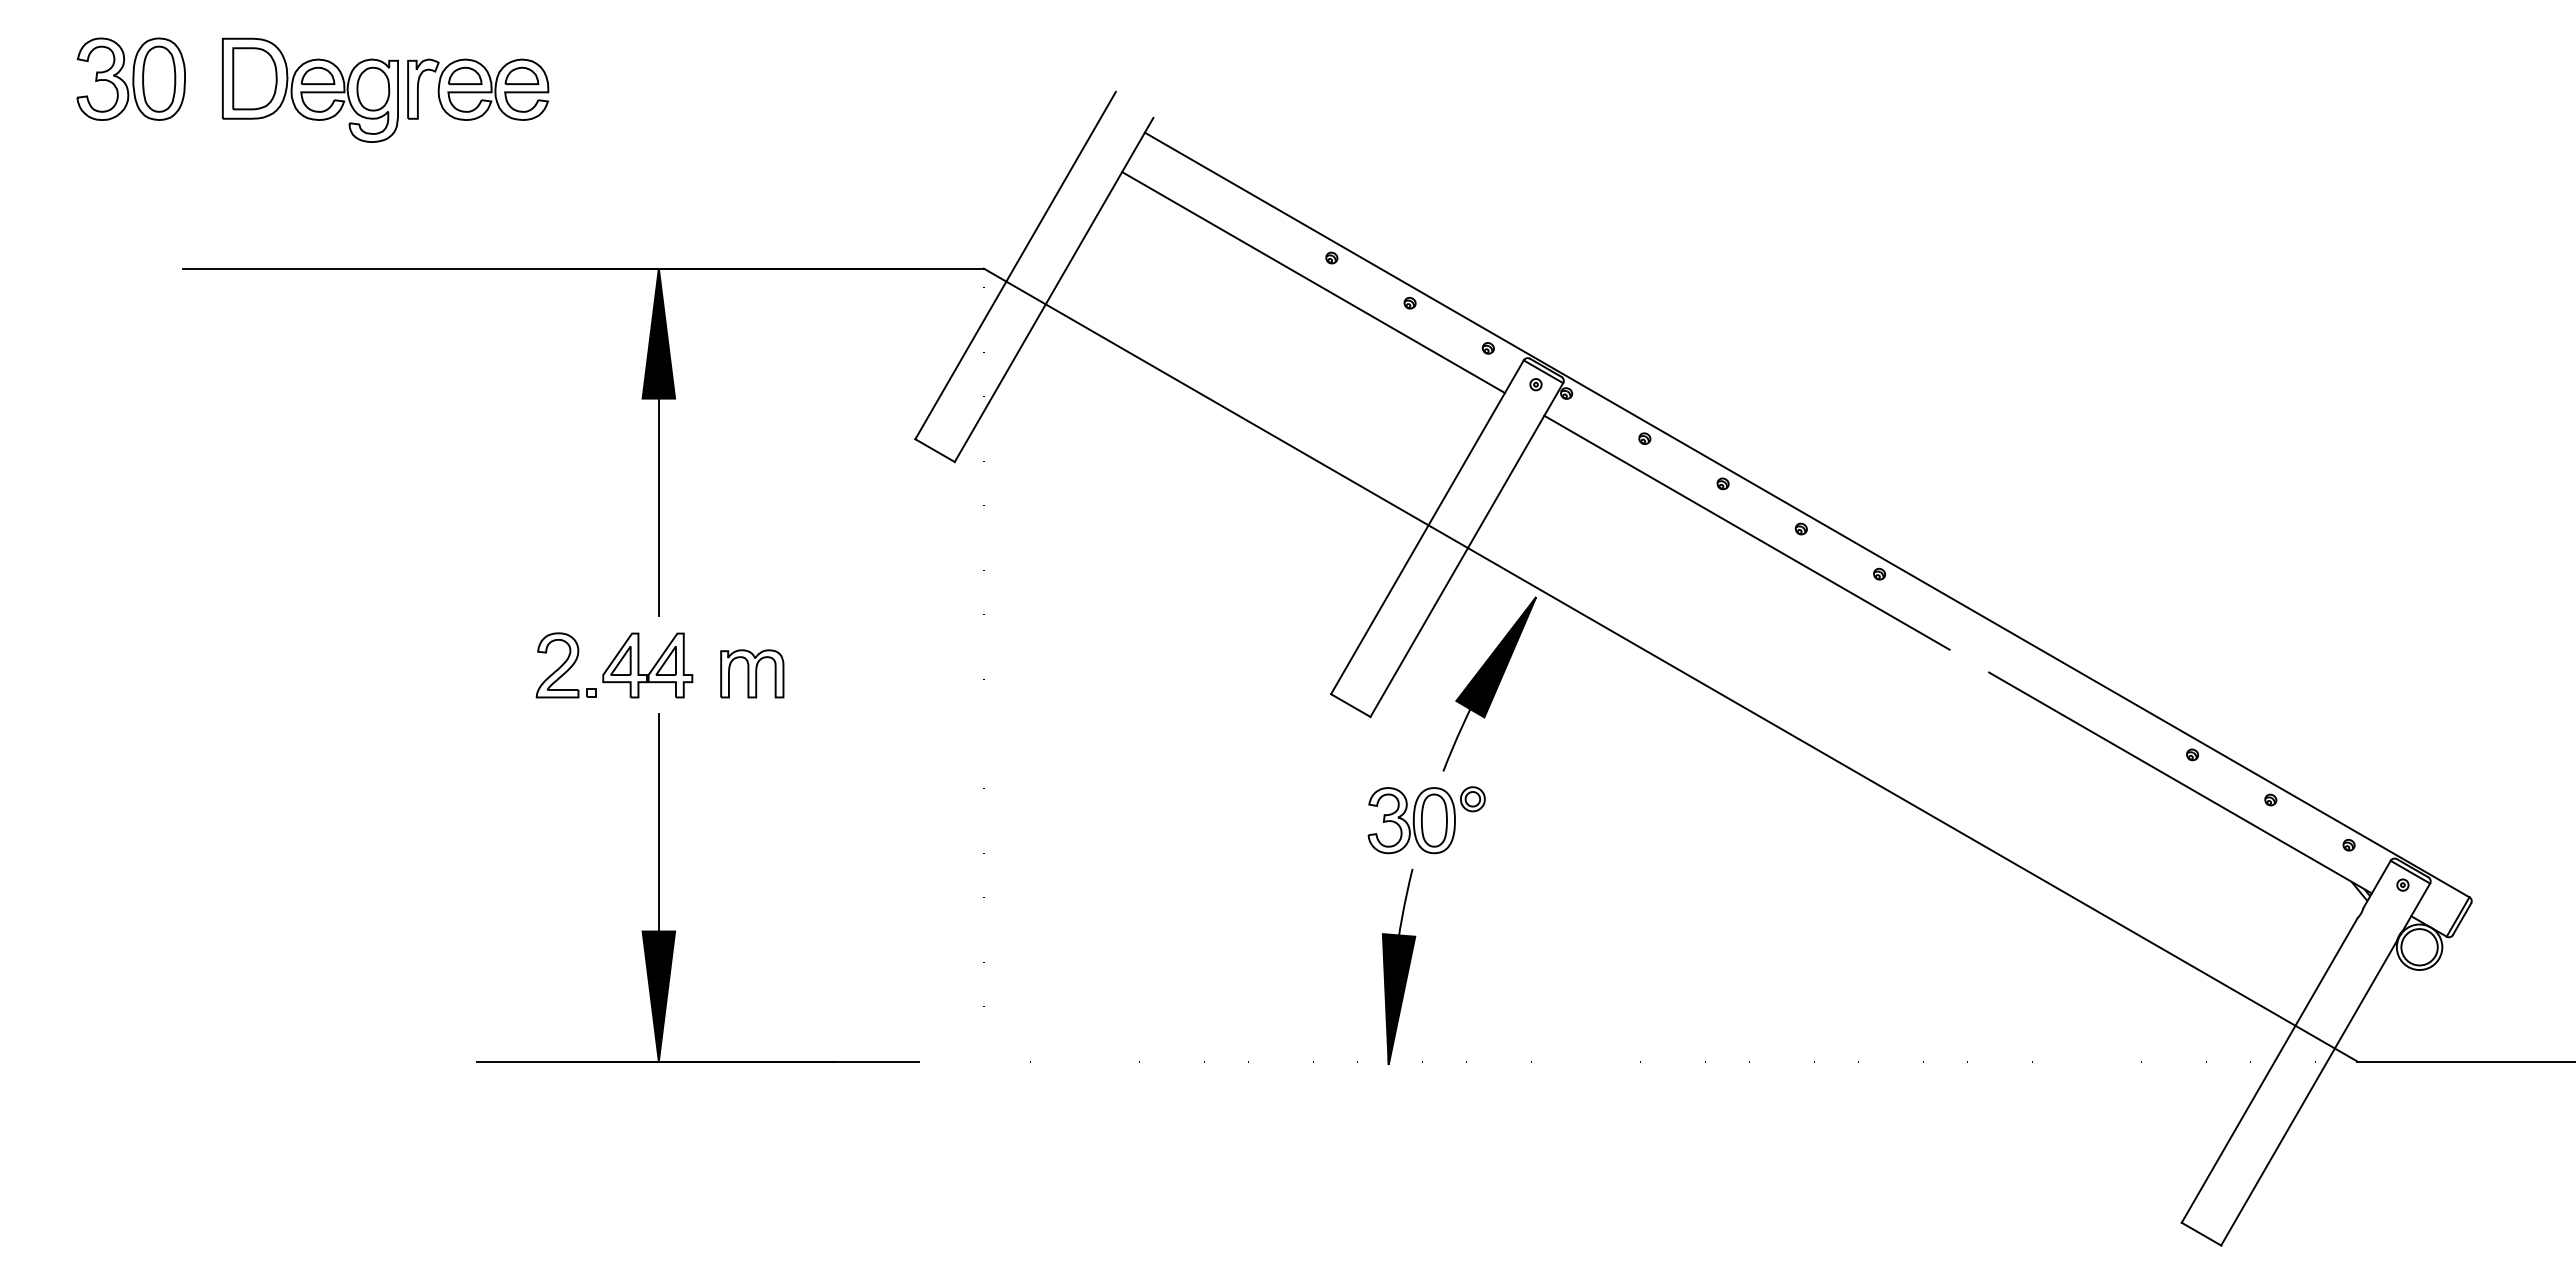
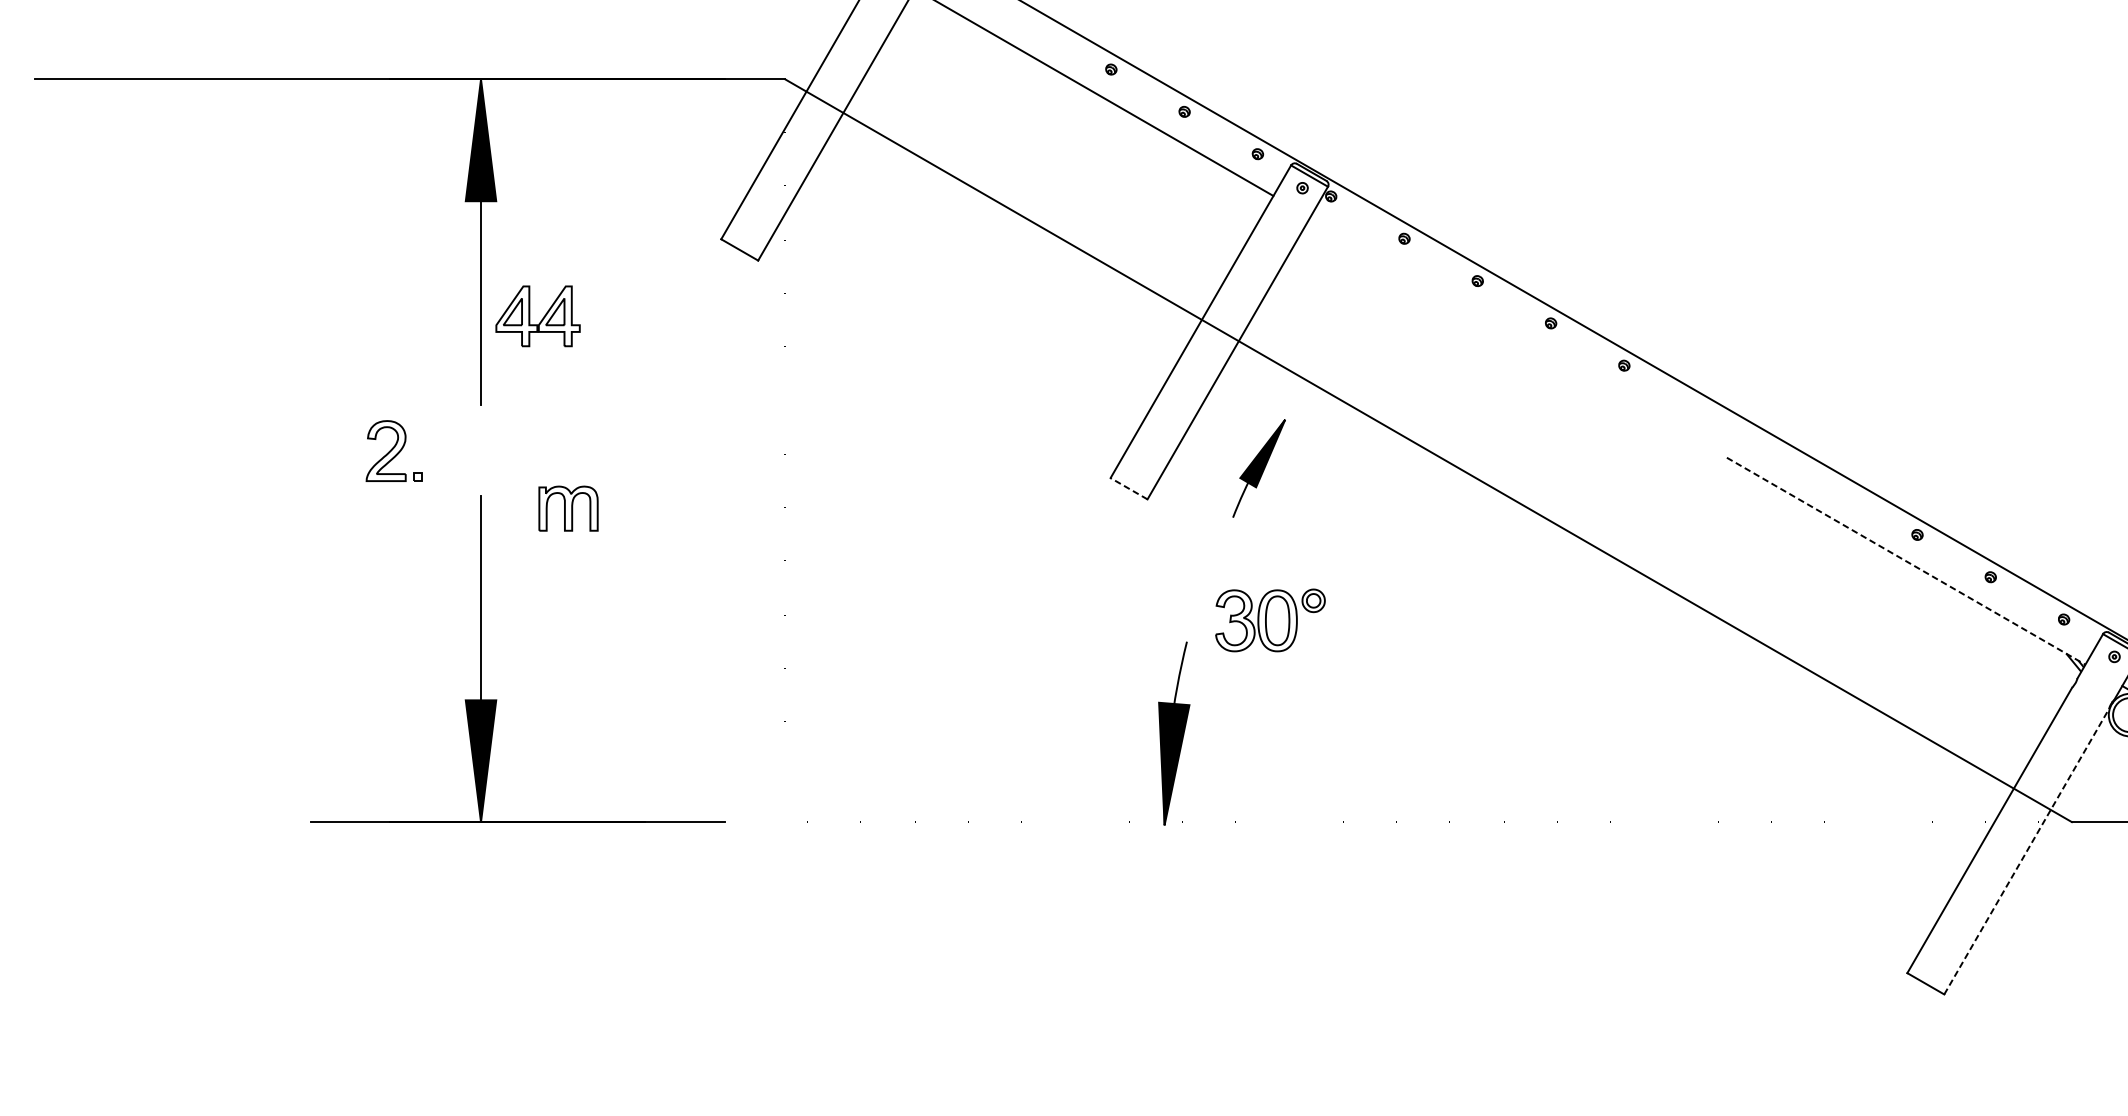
line: (1746, 532) -> (1499, 326), removed
part: (647, 665) -> (537, 316), moved
part: (752, 673) -> (568, 508), moved
part: (1489, 683) -> (1259, 468), size x0.6
line: (1350, 705) -> (1128, 488), solid -> dashed
line: (2180, 782) -> (1906, 560), solid -> dashed
part: (1426, 820) -> (1270, 620), moved
line: (2309, 1093) -> (2027, 852), solid -> dashed

